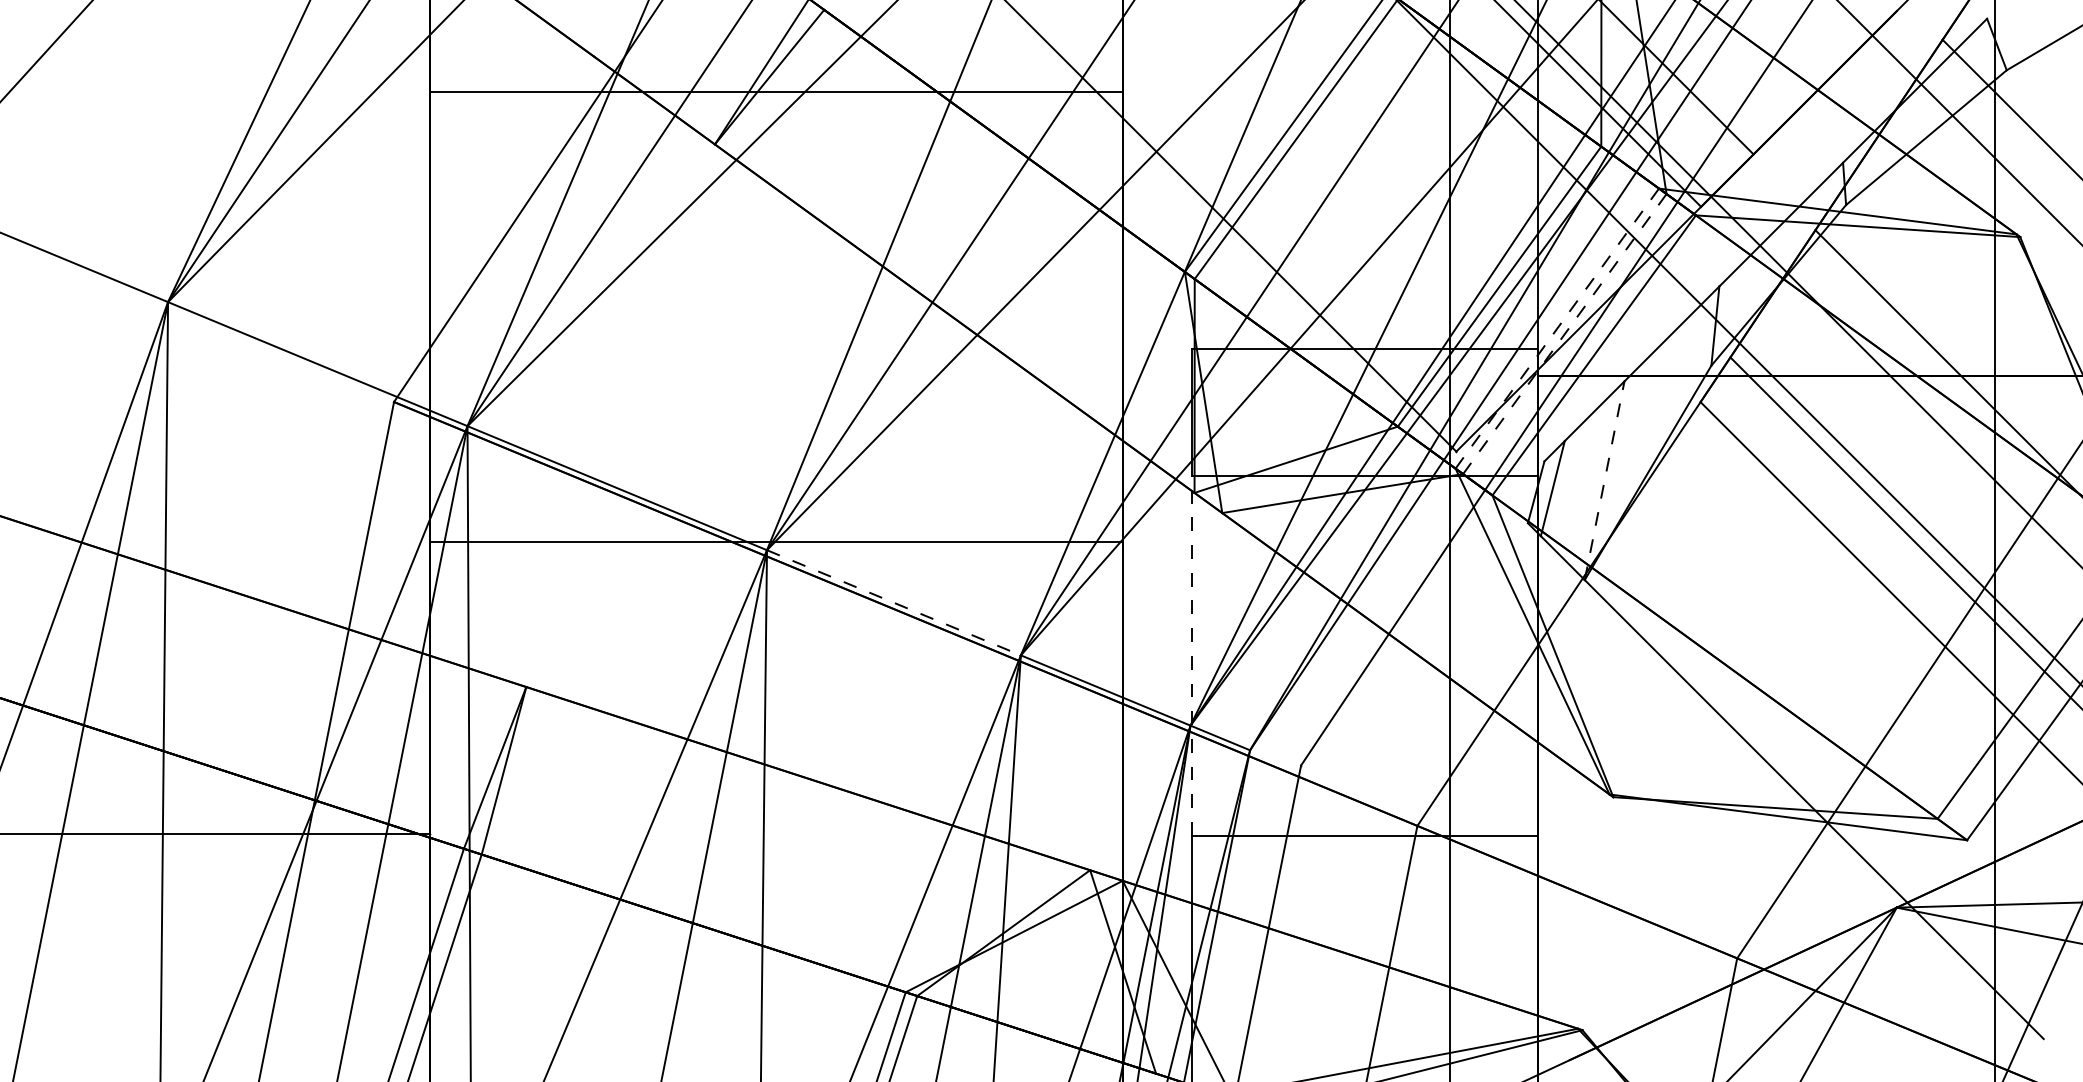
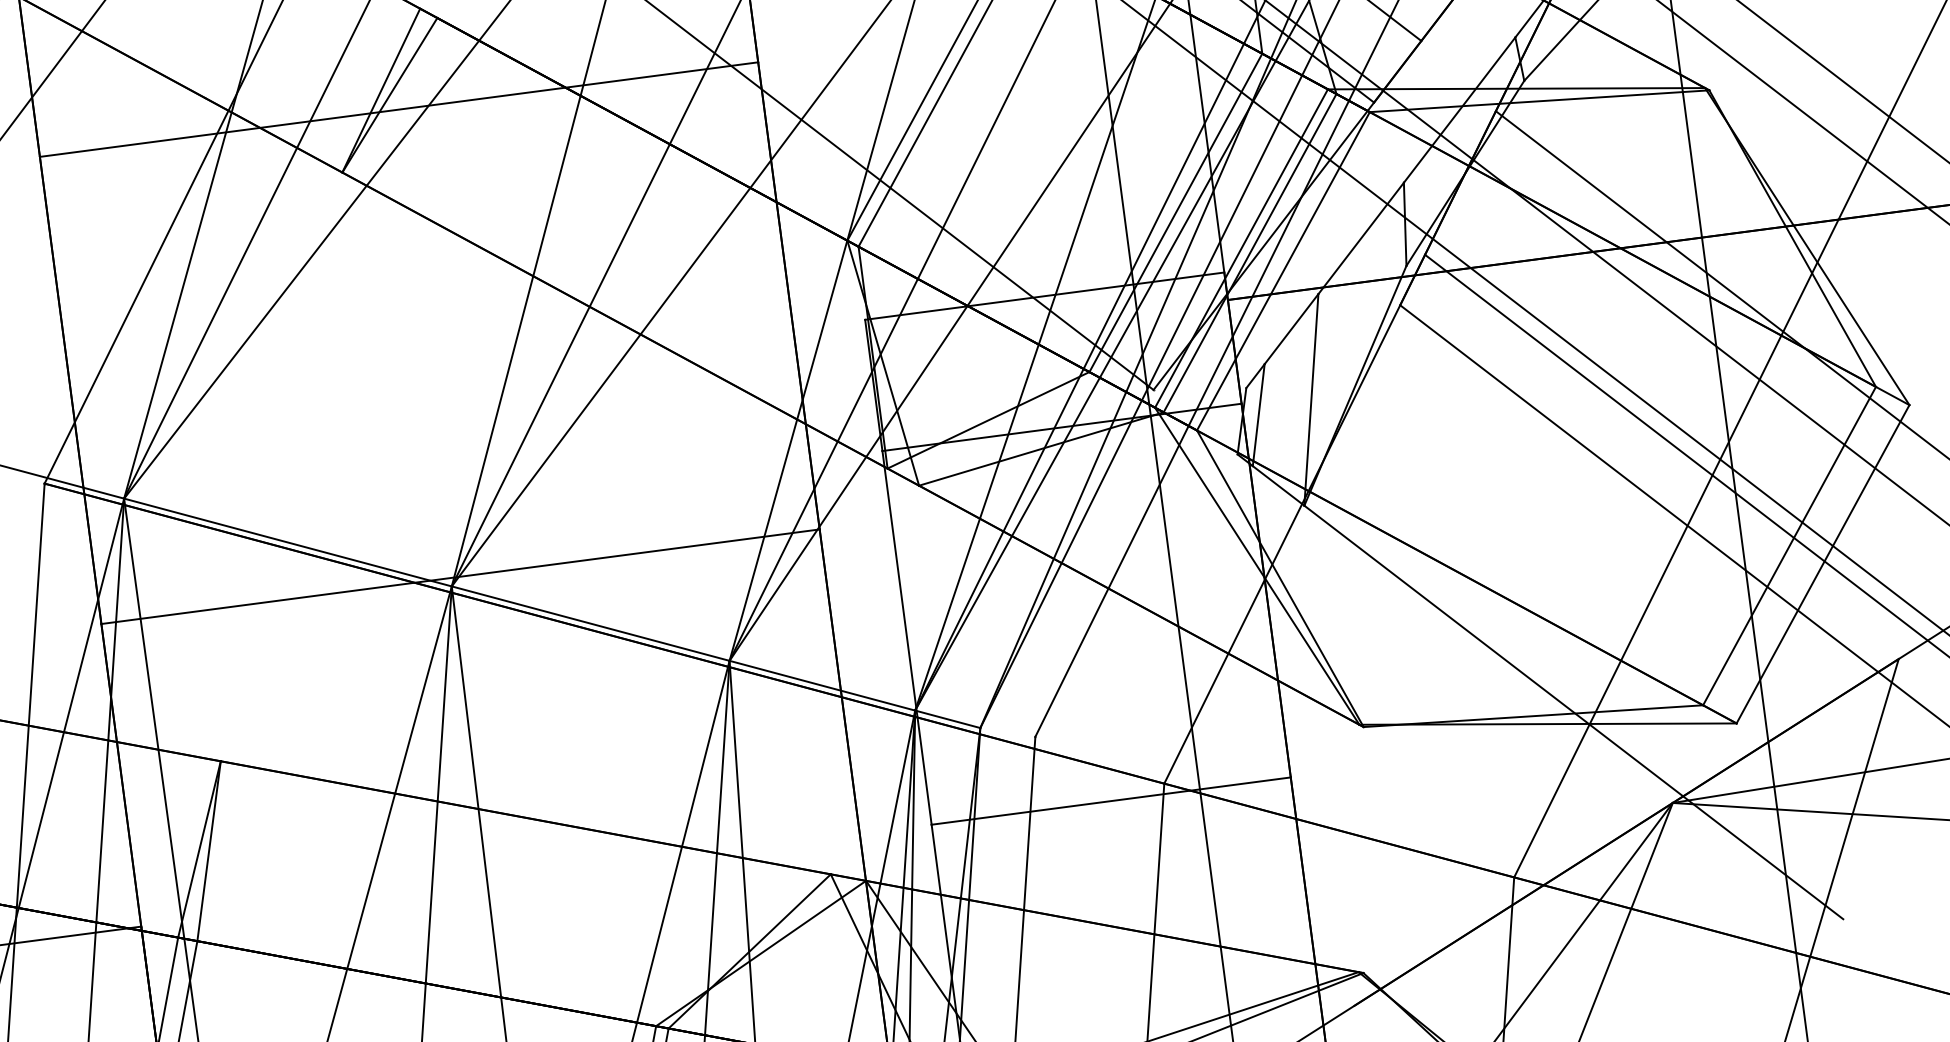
line: (1557, 329) -> (1241, 249), dashed -> solid
line: (1565, 333) -> (1250, 252), dashed -> solid
line: (1604, 480) -> (1311, 399), dashed -> solid
line: (894, 602) -> (591, 623), dashed -> solid
line: (1191, 655) -> (906, 637), dashed -> solid

